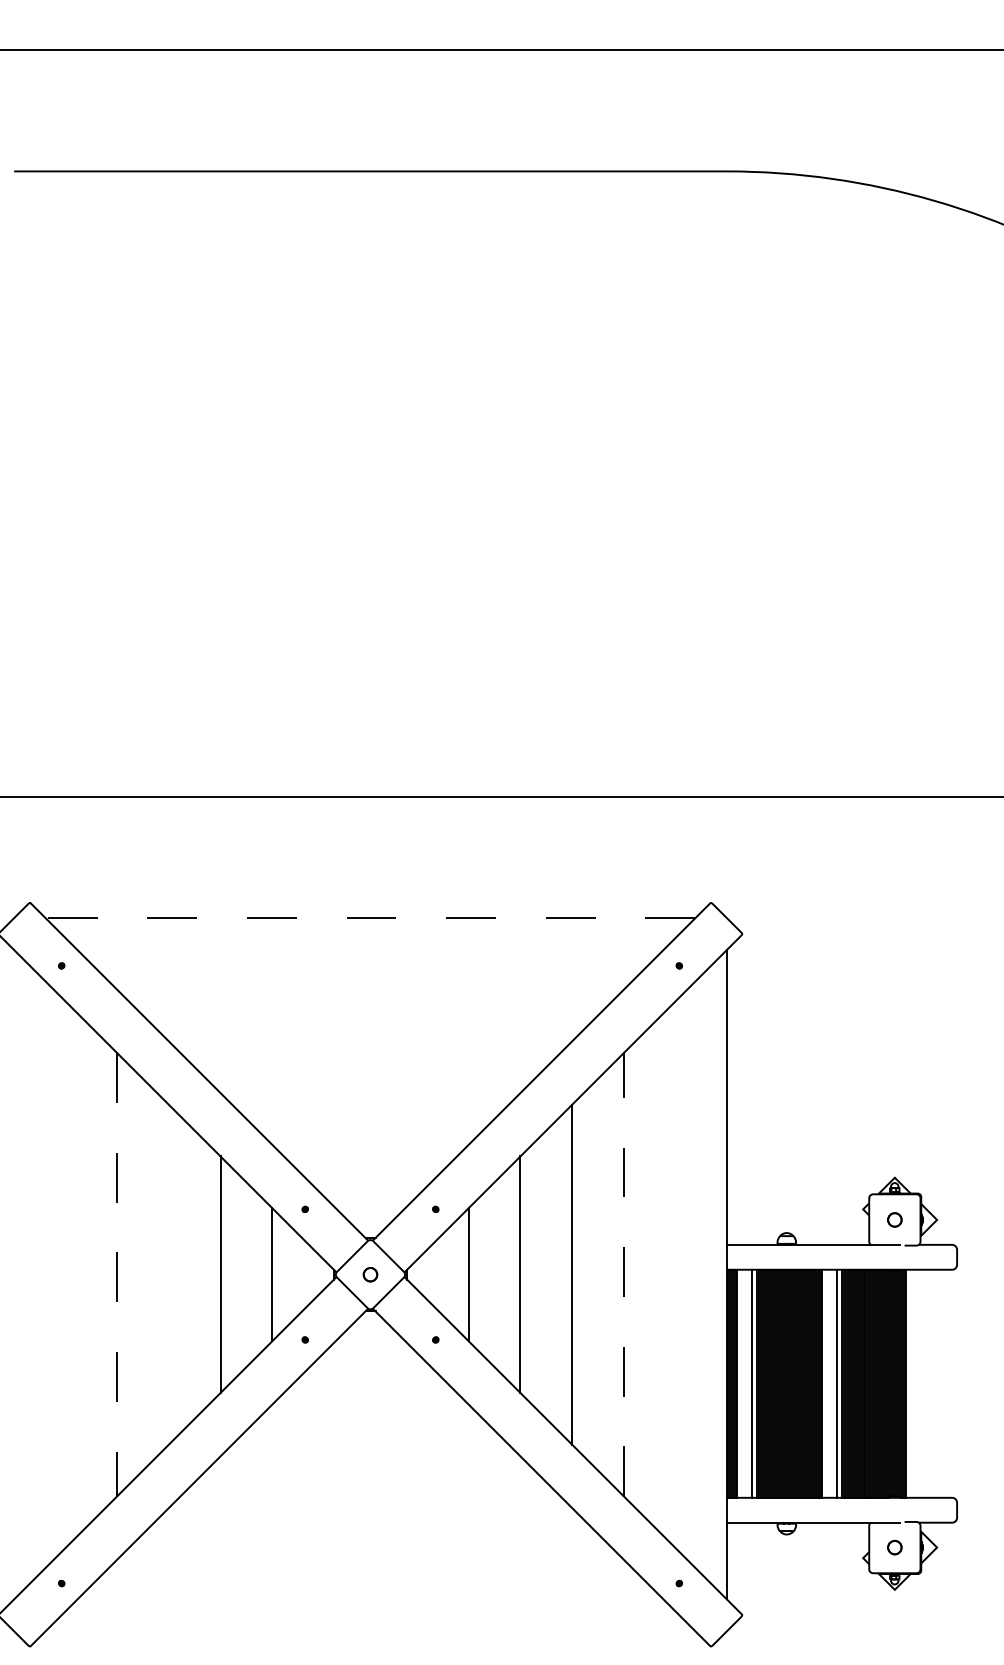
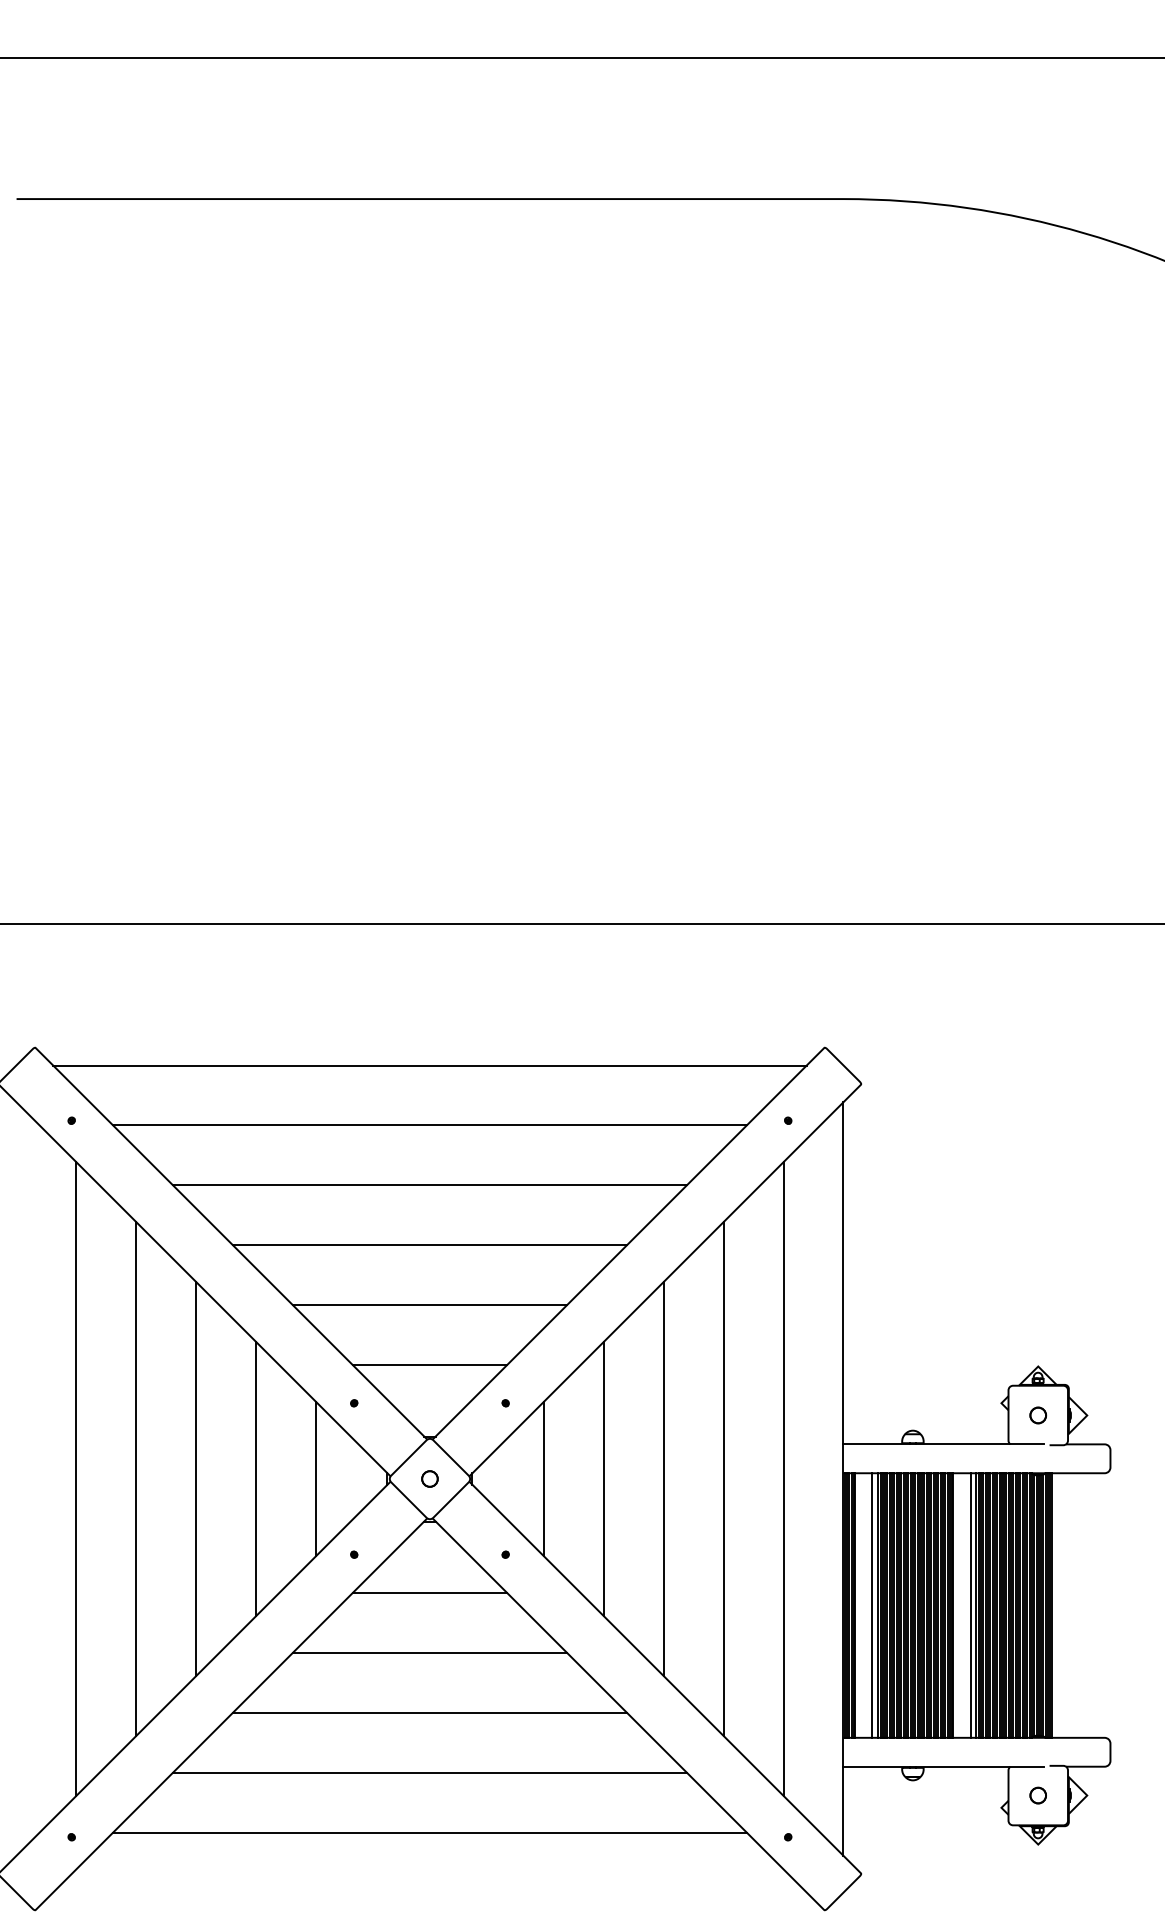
line: (370, 918) -> (429, 1065), dashed -> solid
line: (370, 969) -> (429, 1125), added
line: (370, 1021) -> (429, 1185), added
line: (370, 1073) -> (429, 1245), added
line: (370, 1125) -> (429, 1305), added
line: (370, 1176) -> (429, 1364), added
line: (65, 1274) -> (76, 1478), added
line: (169, 1274) -> (196, 1478), added
line: (675, 1274) -> (783, 1478), added
line: (117, 1275) -> (136, 1479), dashed -> solid
line: (623, 1275) -> (723, 1479), dashed -> solid
line: (370, 1373) -> (429, 1593), added
line: (370, 1424) -> (429, 1652), added
line: (370, 1475) -> (429, 1712), added
line: (370, 1527) -> (429, 1772), added
line: (370, 1579) -> (429, 1832), added

